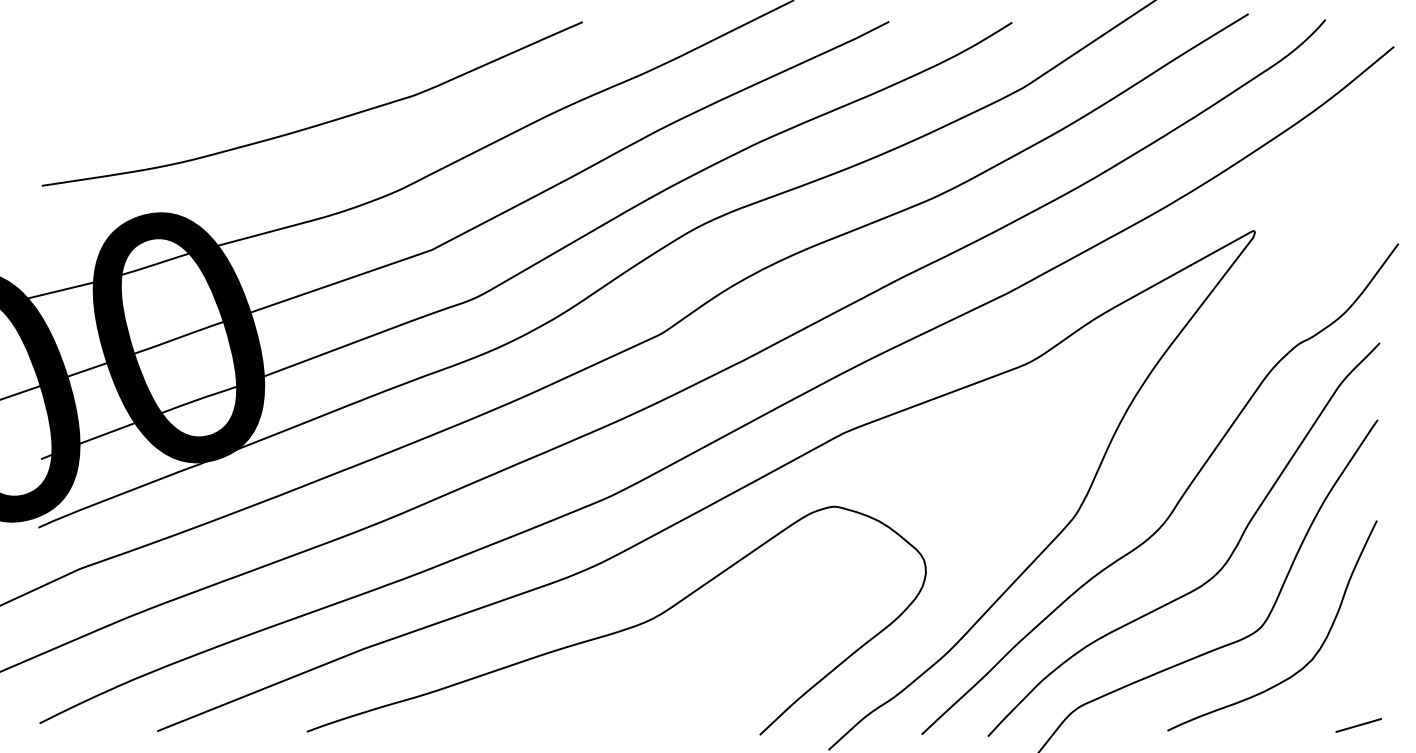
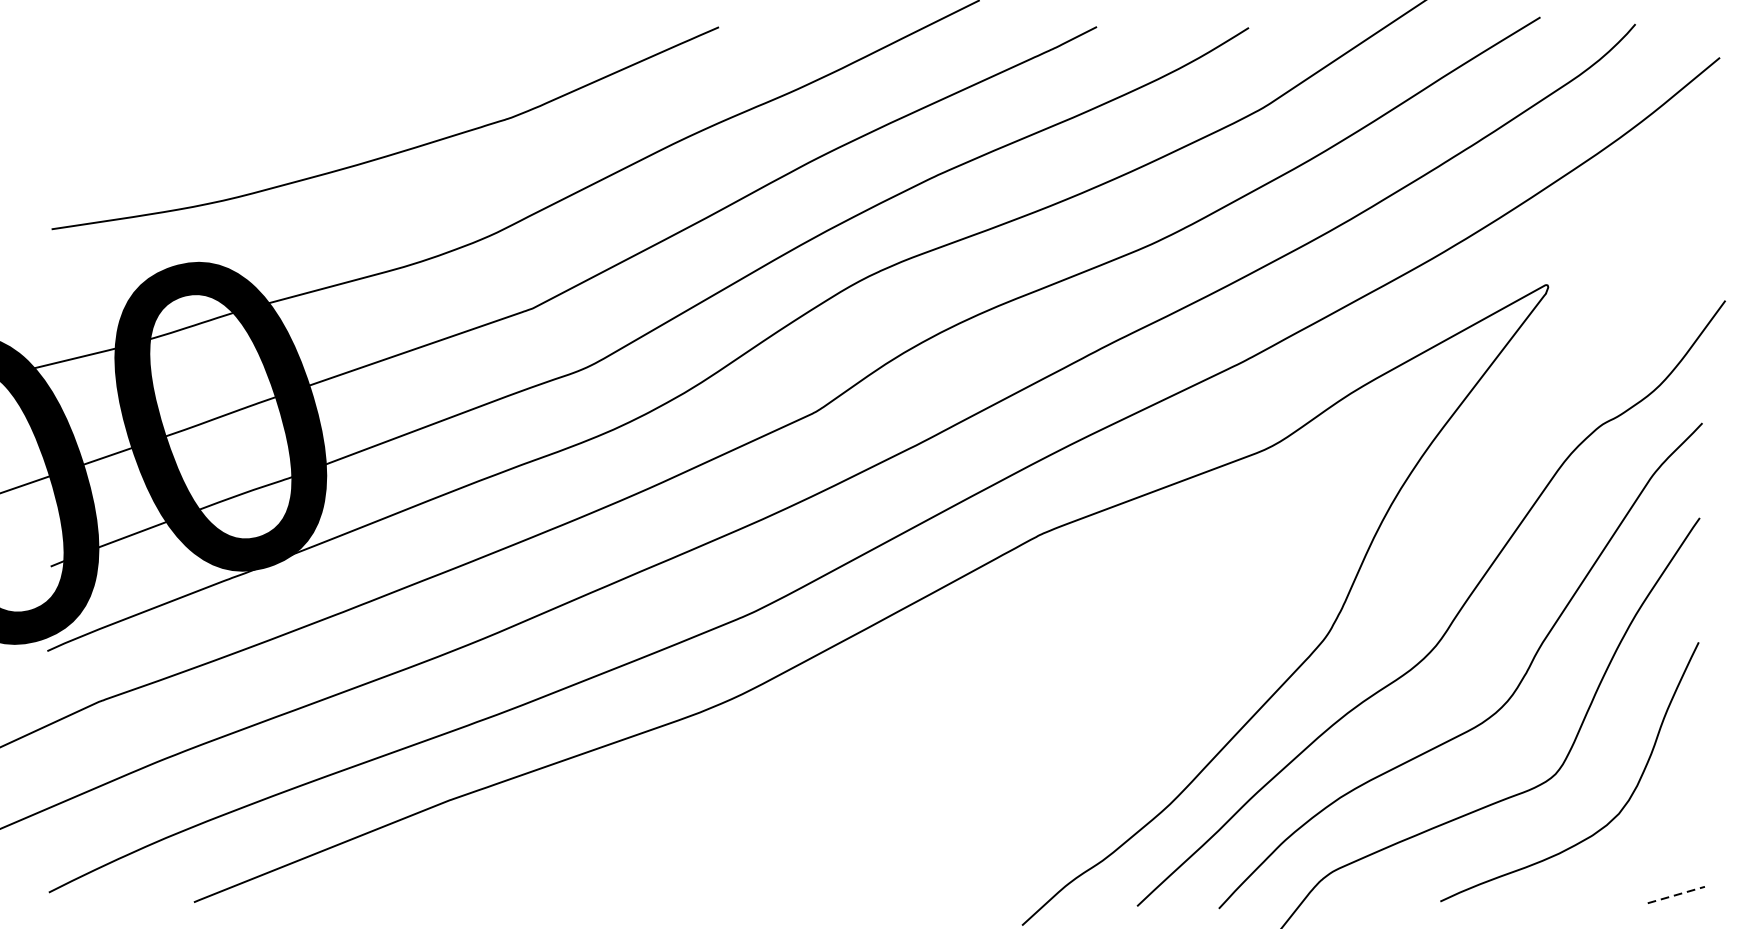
curve: (618, 630) -> (763, 777), removed
line: (1359, 725) -> (1677, 895), solid -> dashed

